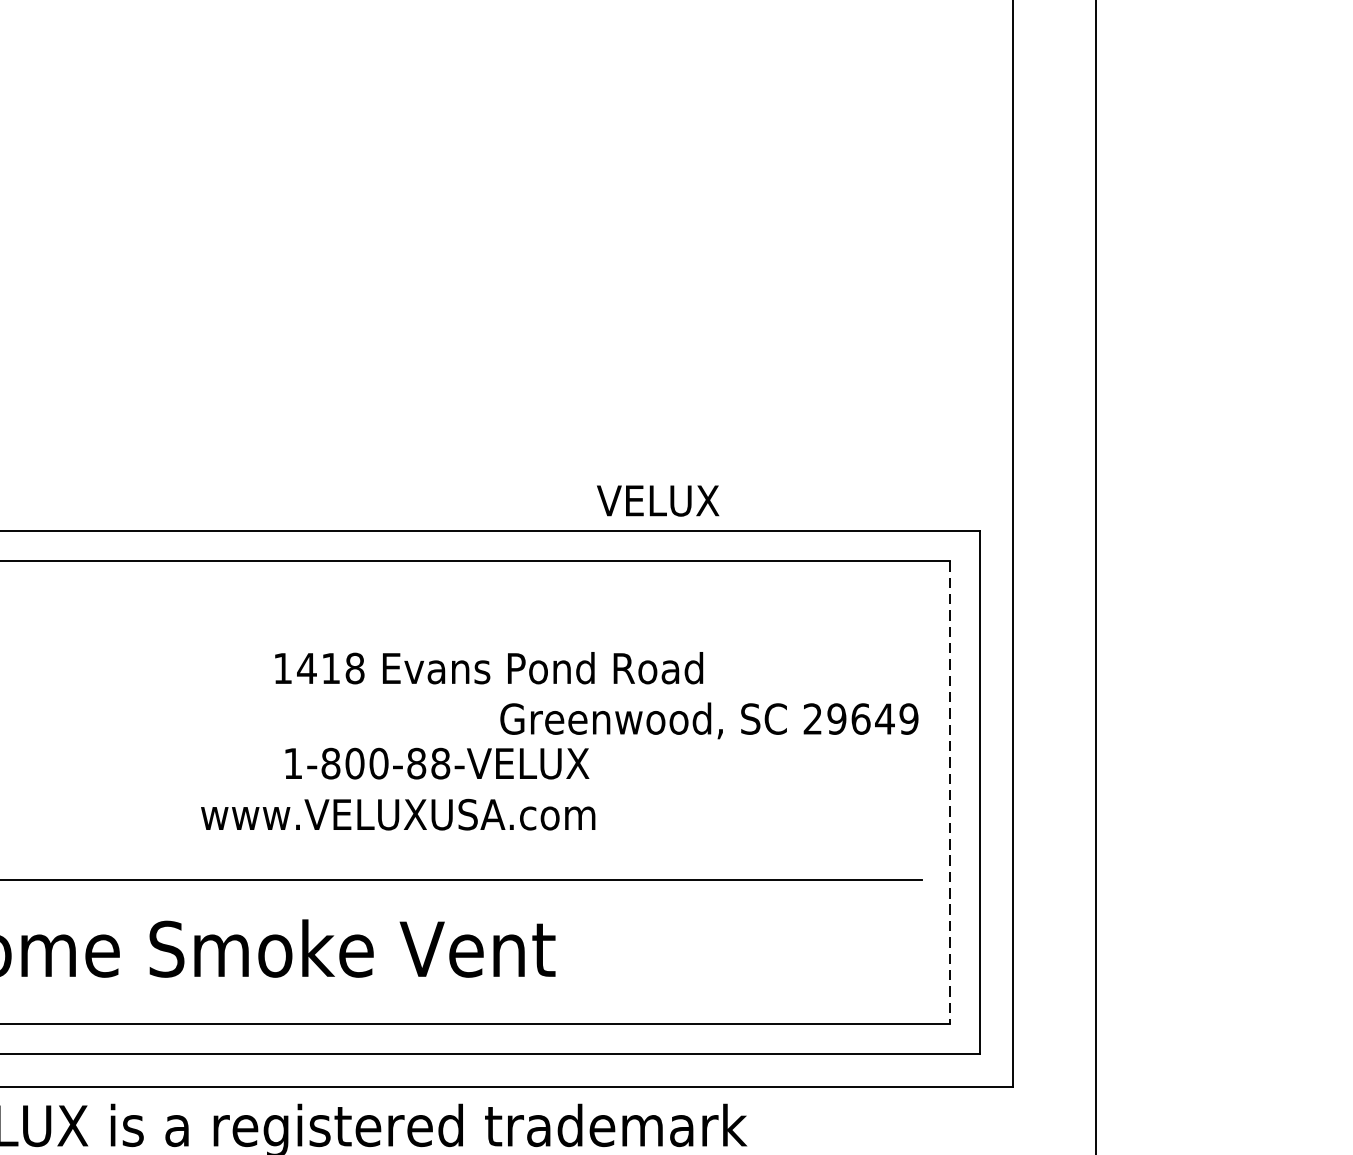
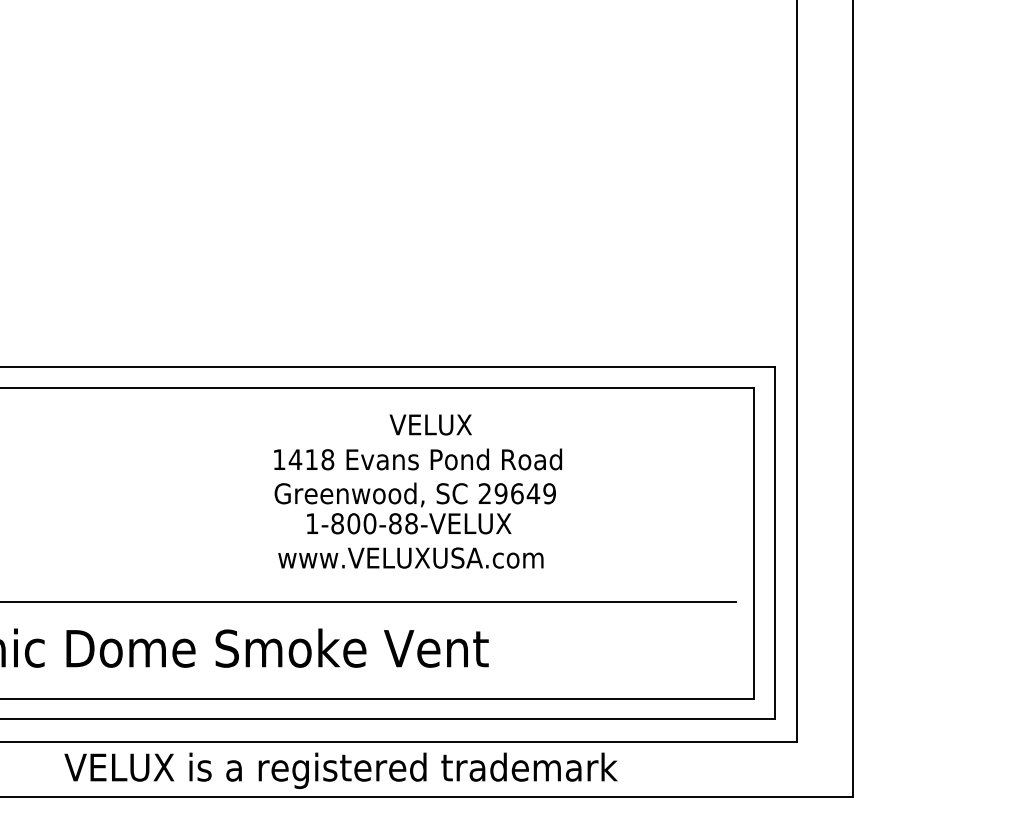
text: (657, 500) -> (430, 424), moved
text: (488, 668) -> (417, 459), moved
text: (708, 720) -> (414, 494), moved
line: (950, 792) -> (754, 543), dashed -> solid
text: (397, 813) -> (410, 557), moved

